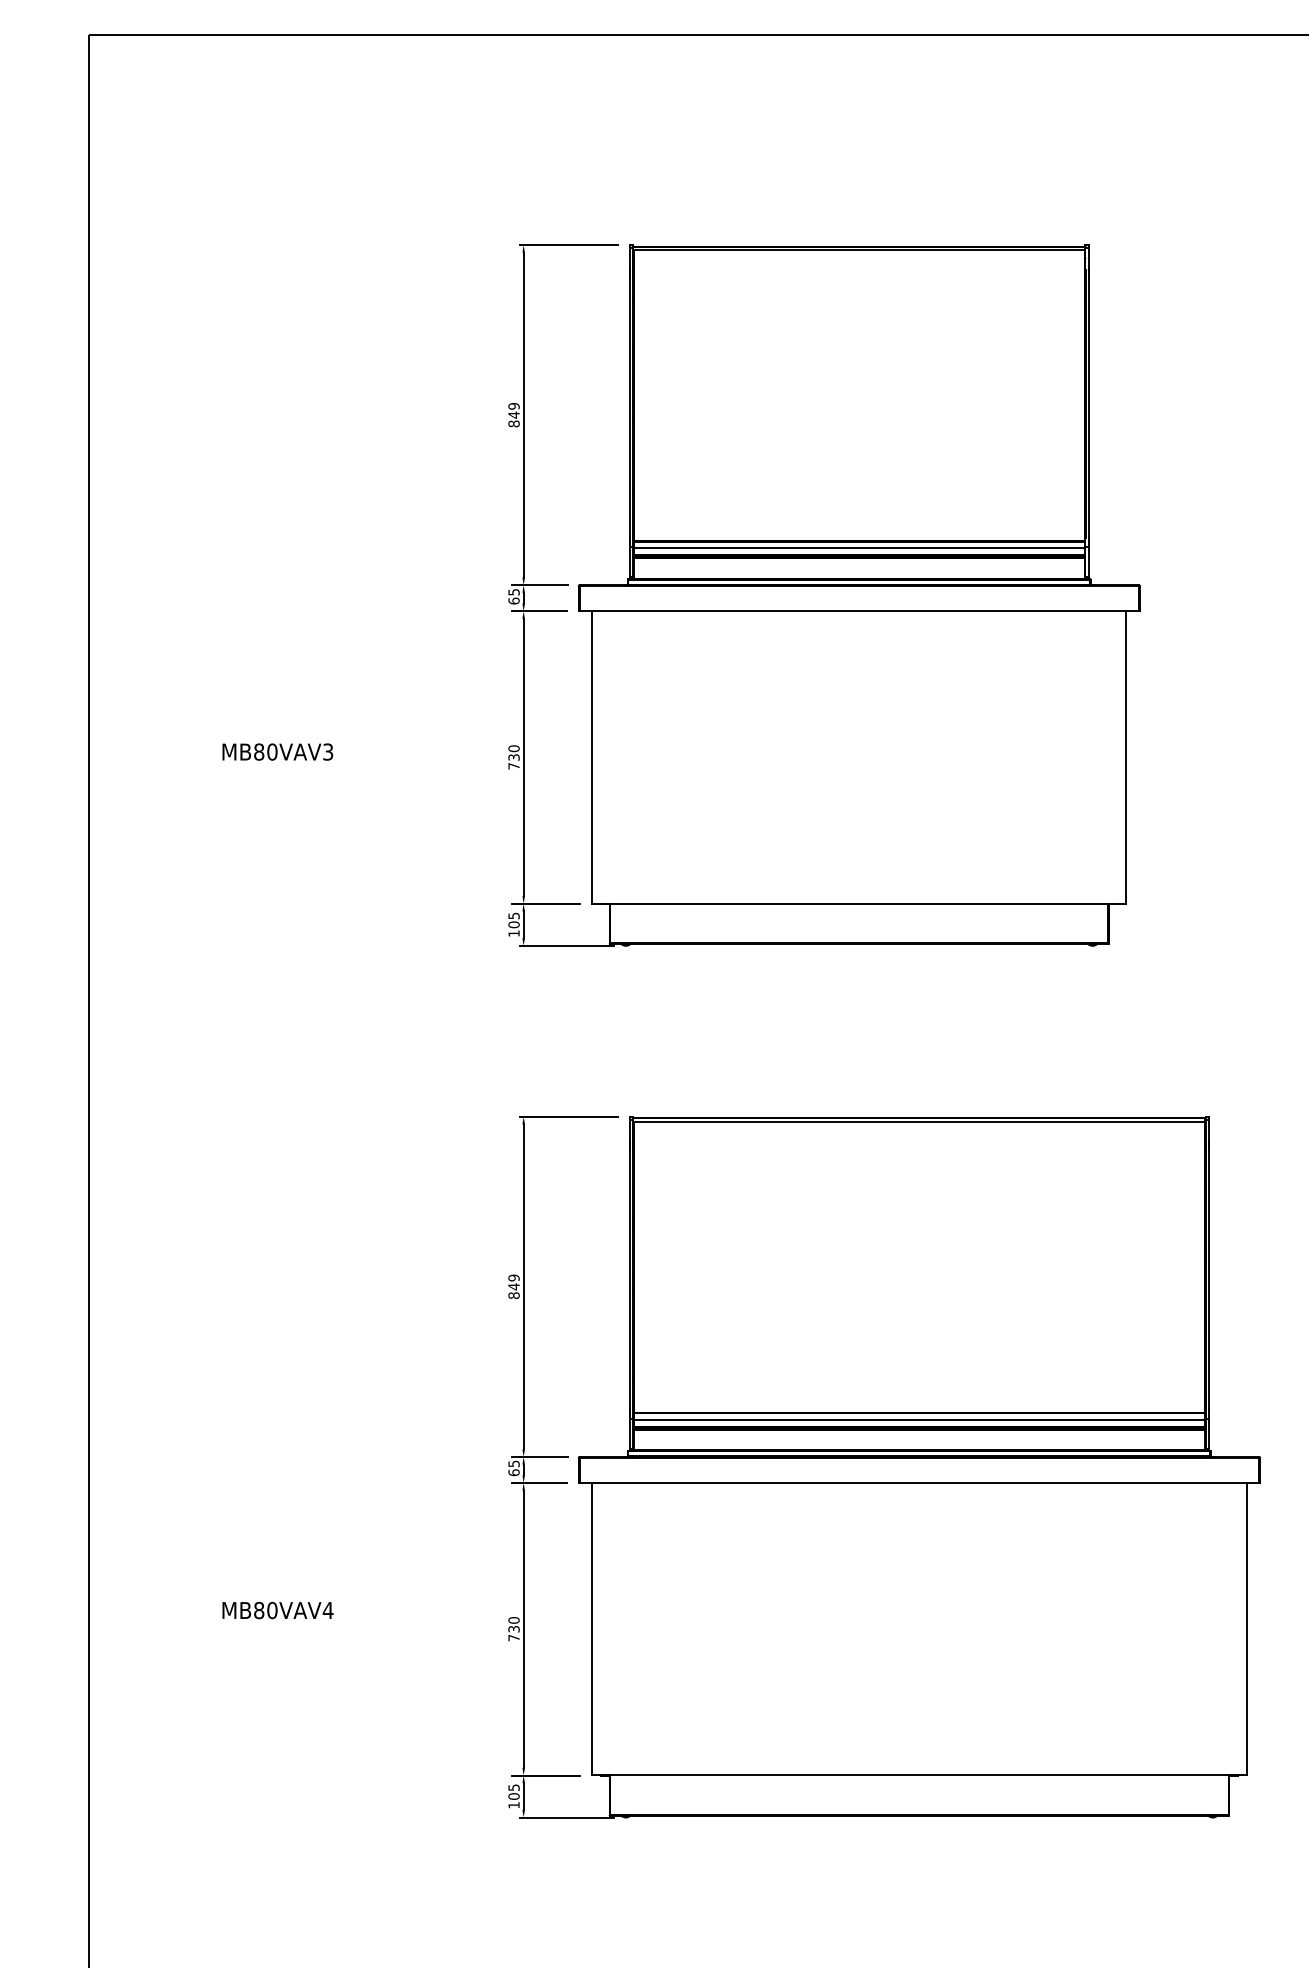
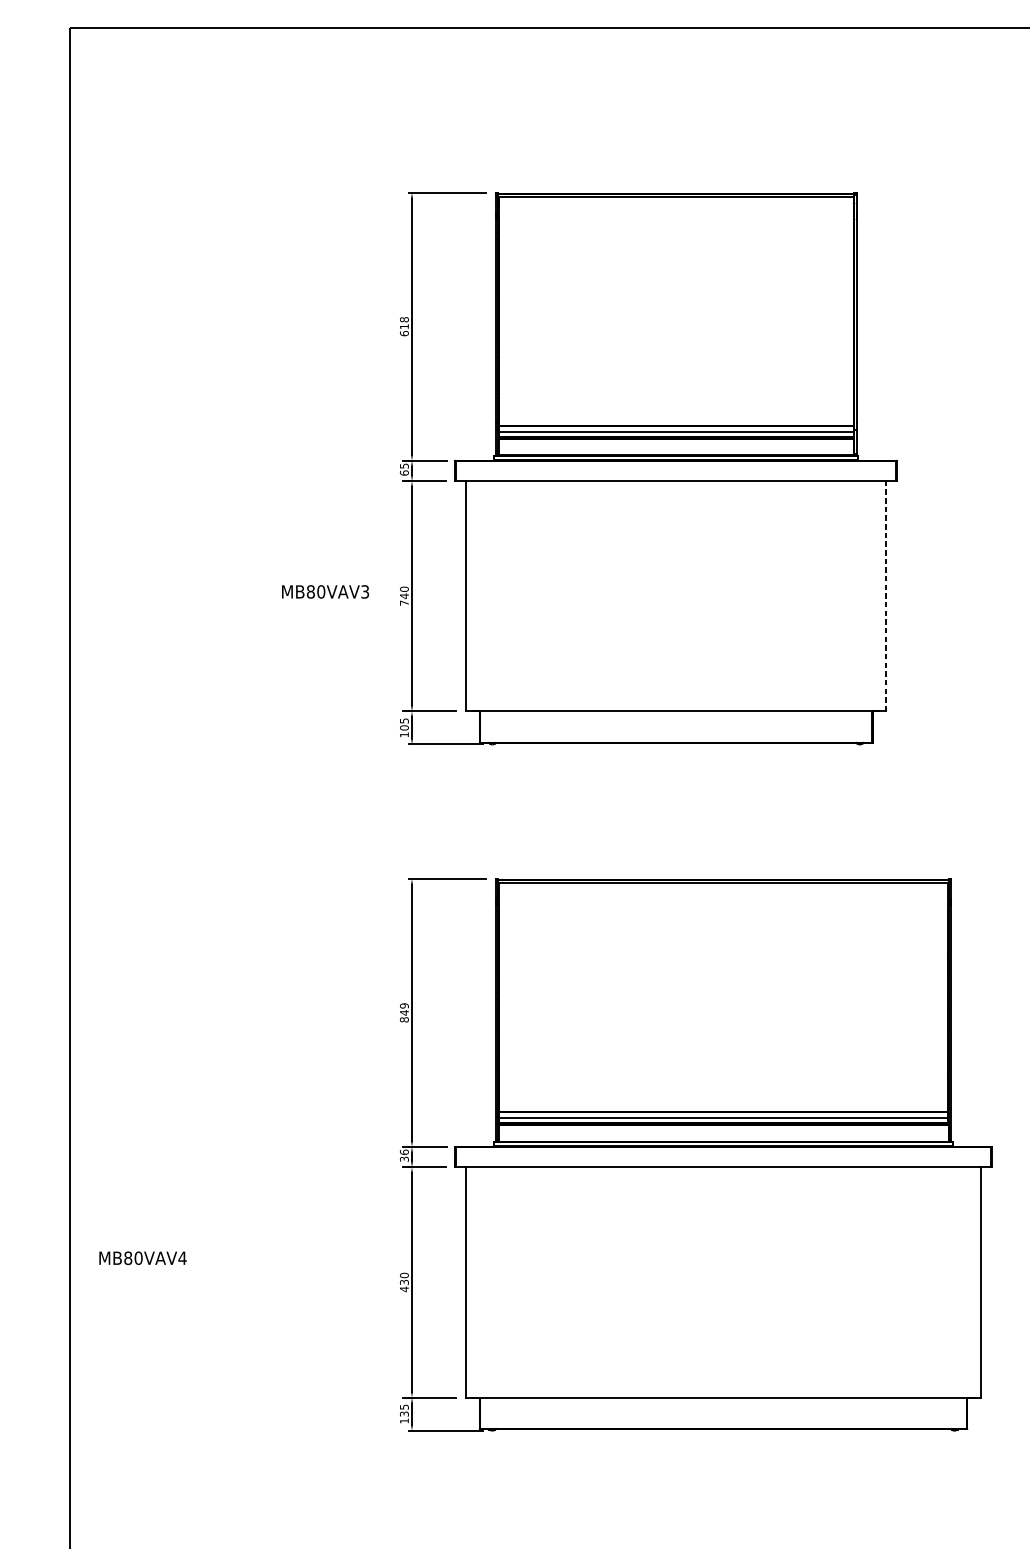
text: (513, 414) -> (404, 326), 849 -> 618
text: (277, 751) -> (325, 591), moved
text: (513, 757) -> (404, 596), 730 -> 740
line: (1126, 757) -> (886, 596), solid -> dashed
text: (513, 1468) -> (404, 1155), 65 -> 36
text: (277, 1610) -> (142, 1258), moved
text: (513, 1637) -> (404, 1288), 730 -> 430
text: (513, 1796) -> (404, 1414), 105 -> 135

